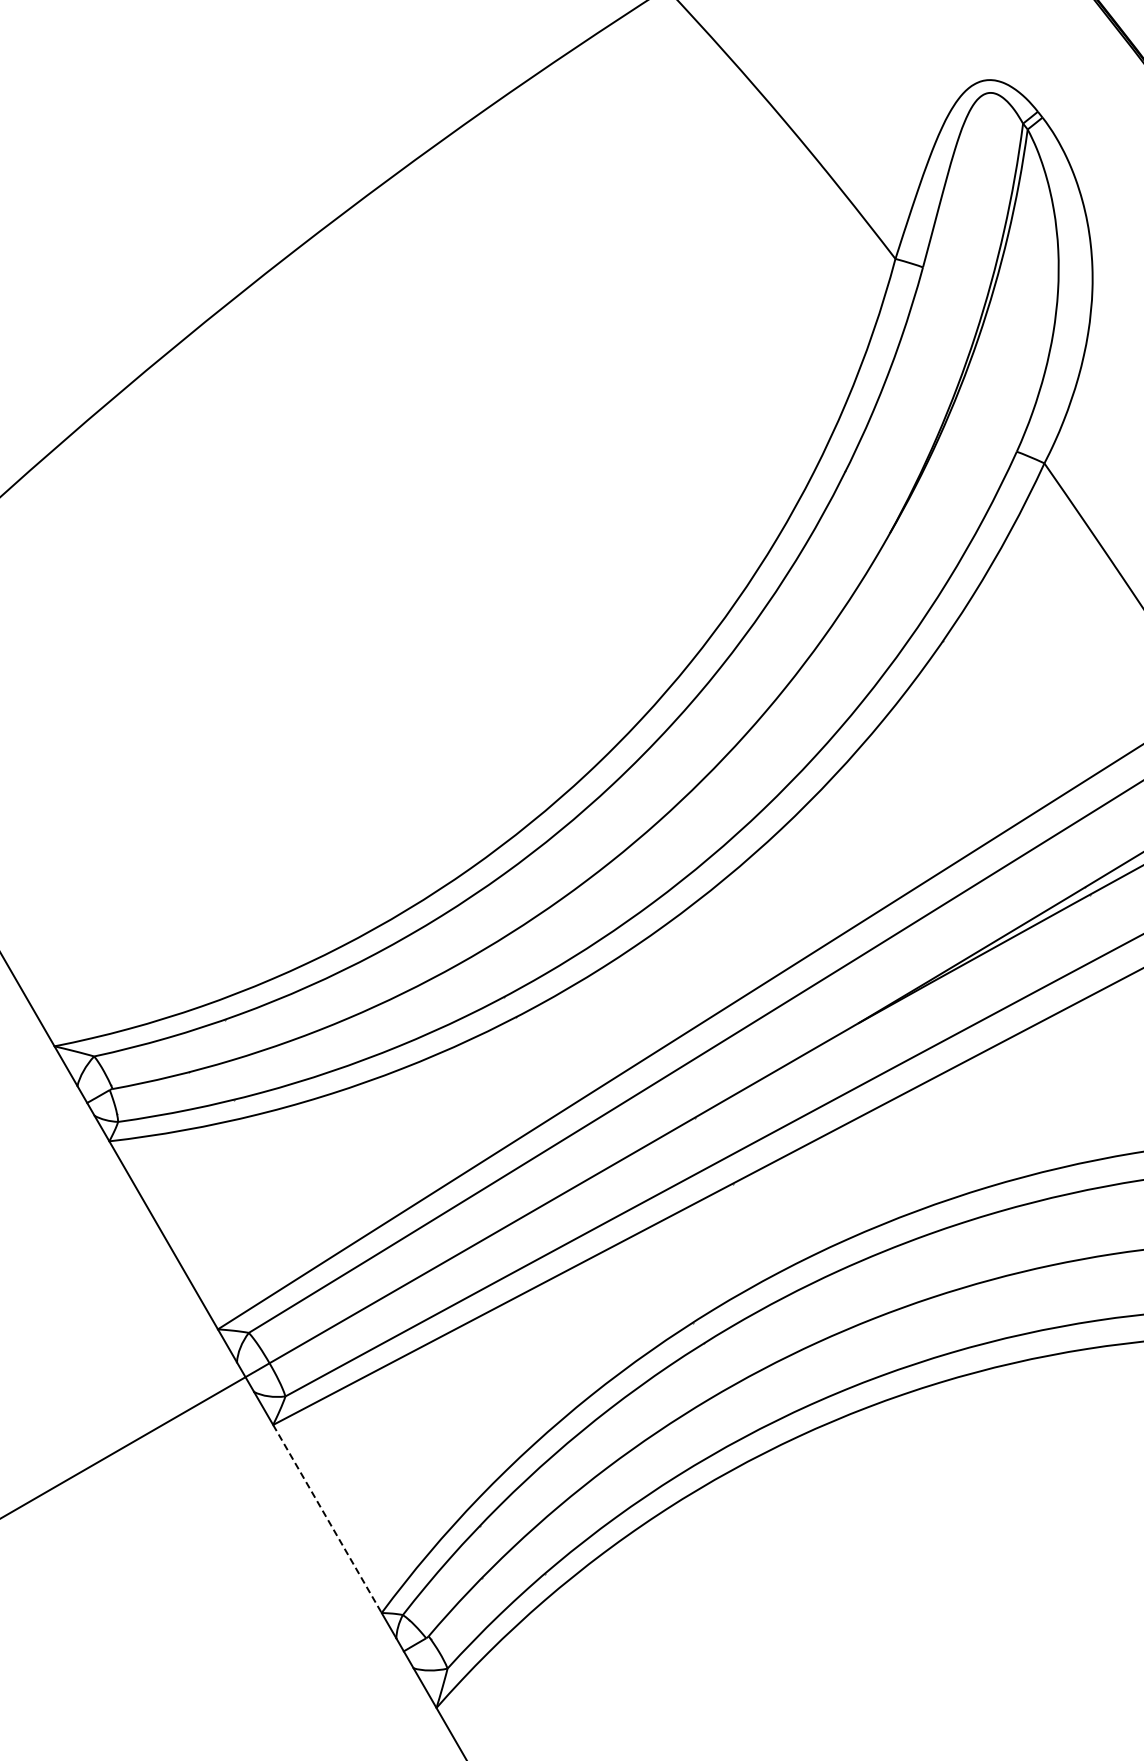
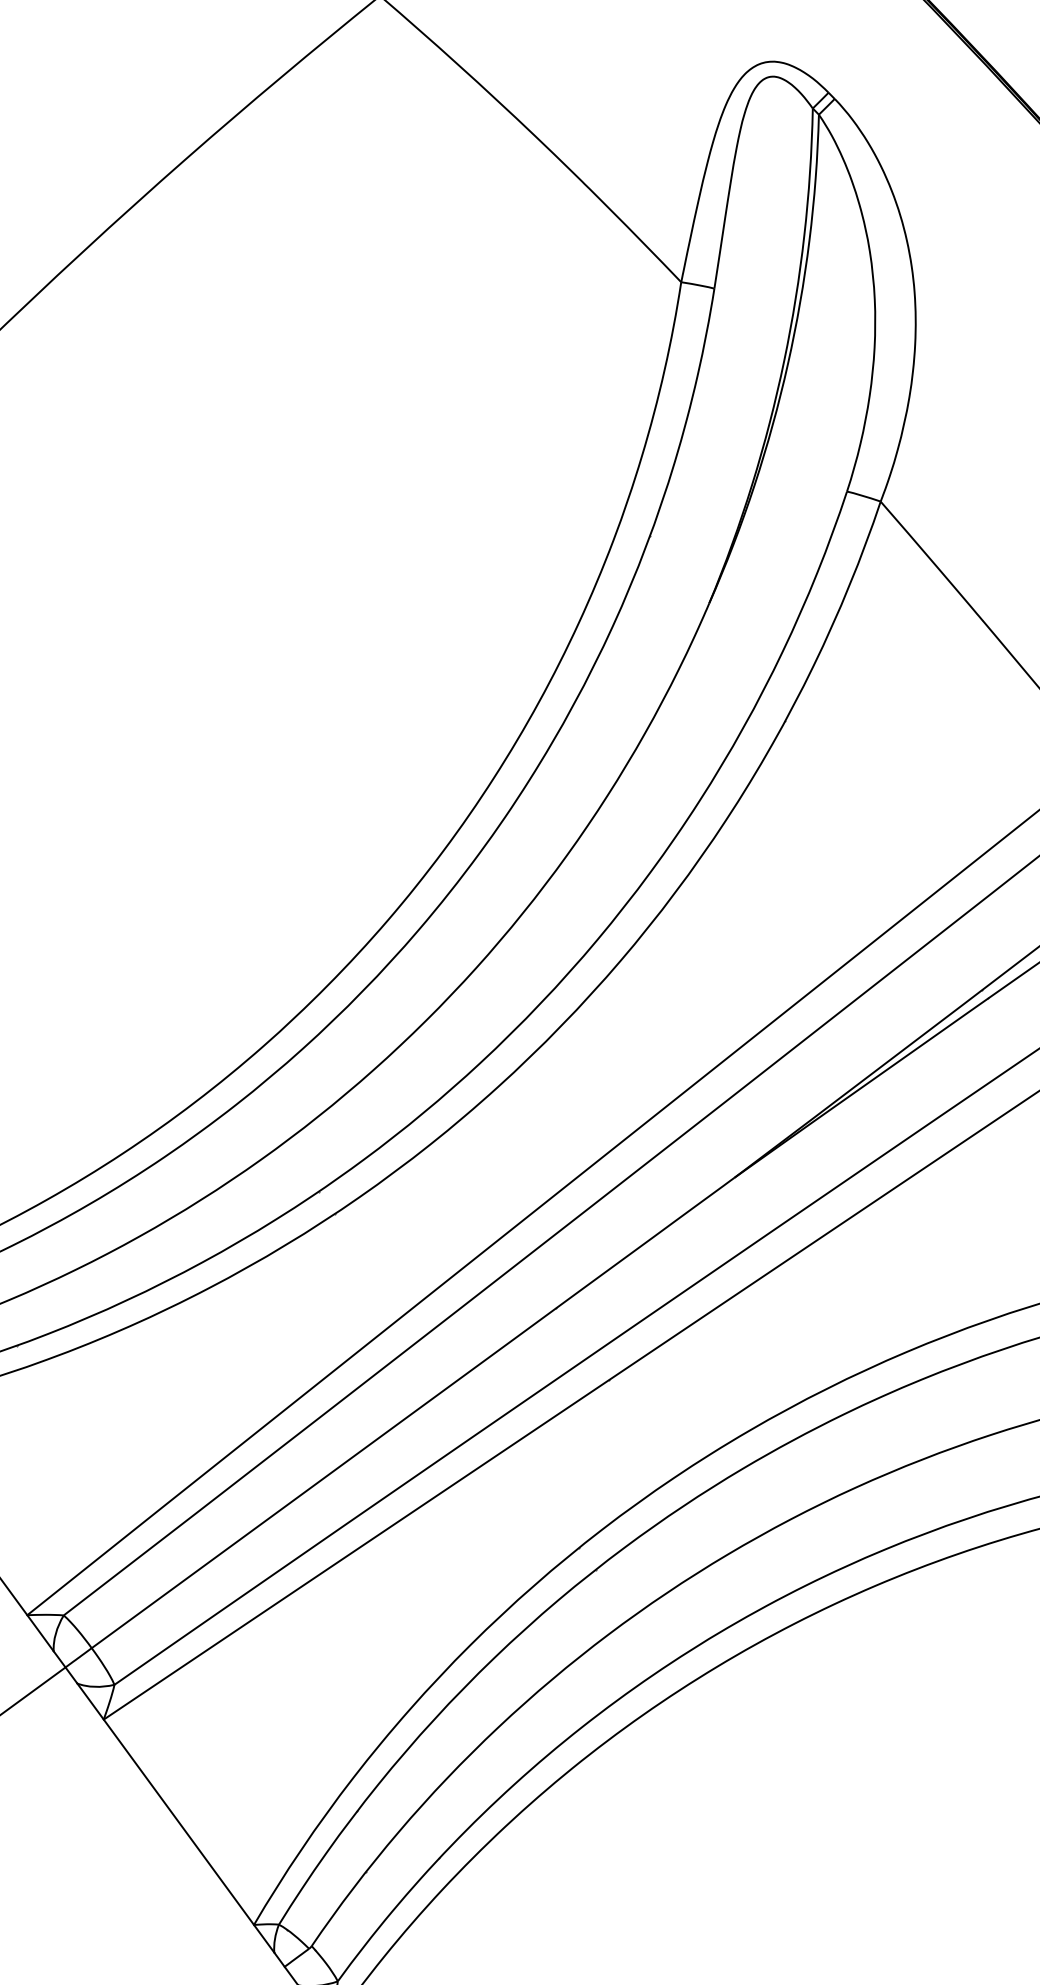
line: (327, 1518) -> (178, 1821), dashed -> solid

